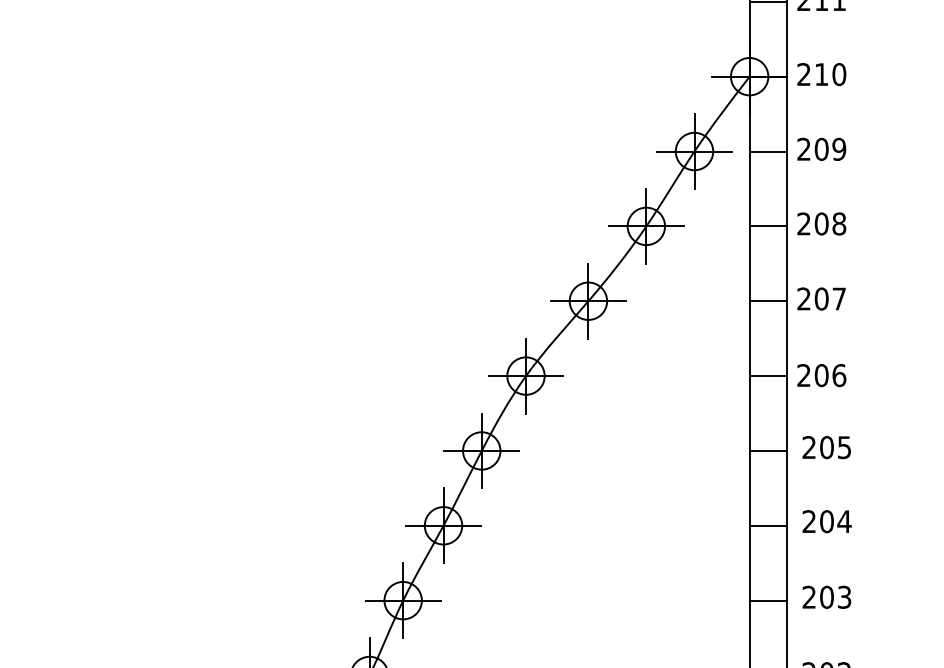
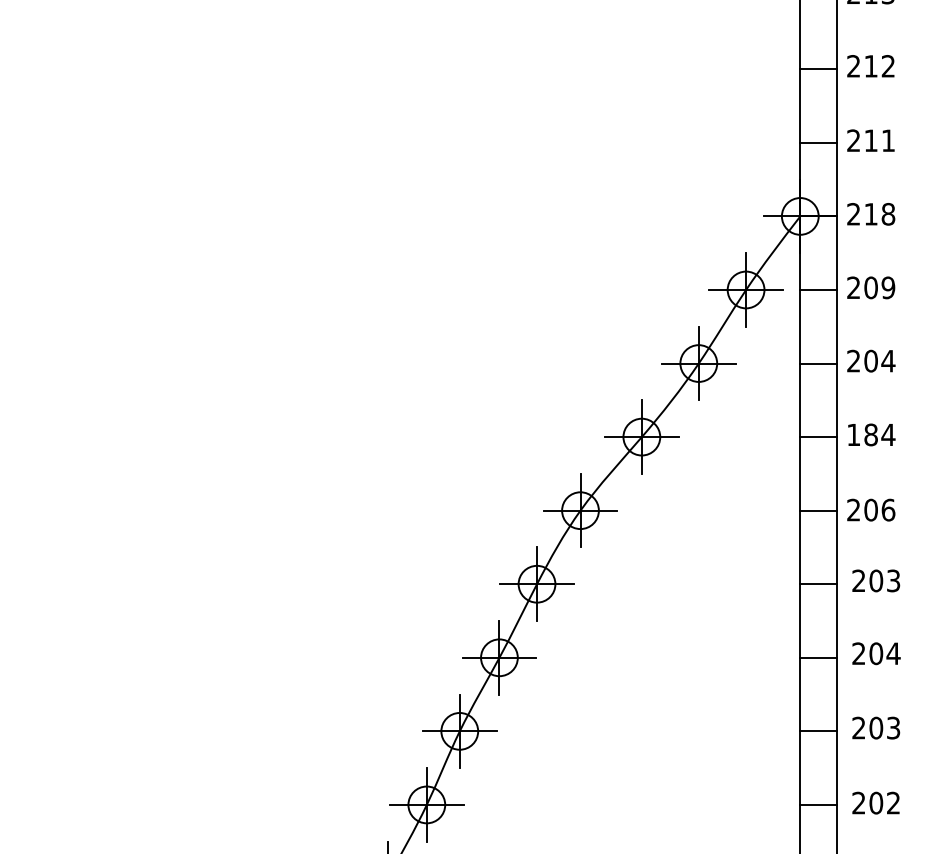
text: (839, 74) -> (888, 214), 210 -> 218
text: (839, 223) -> (888, 360), 208 -> 204
text: (822, 298) -> (871, 434), 207 -> 184
text: (844, 447) -> (893, 580), 205 -> 203

